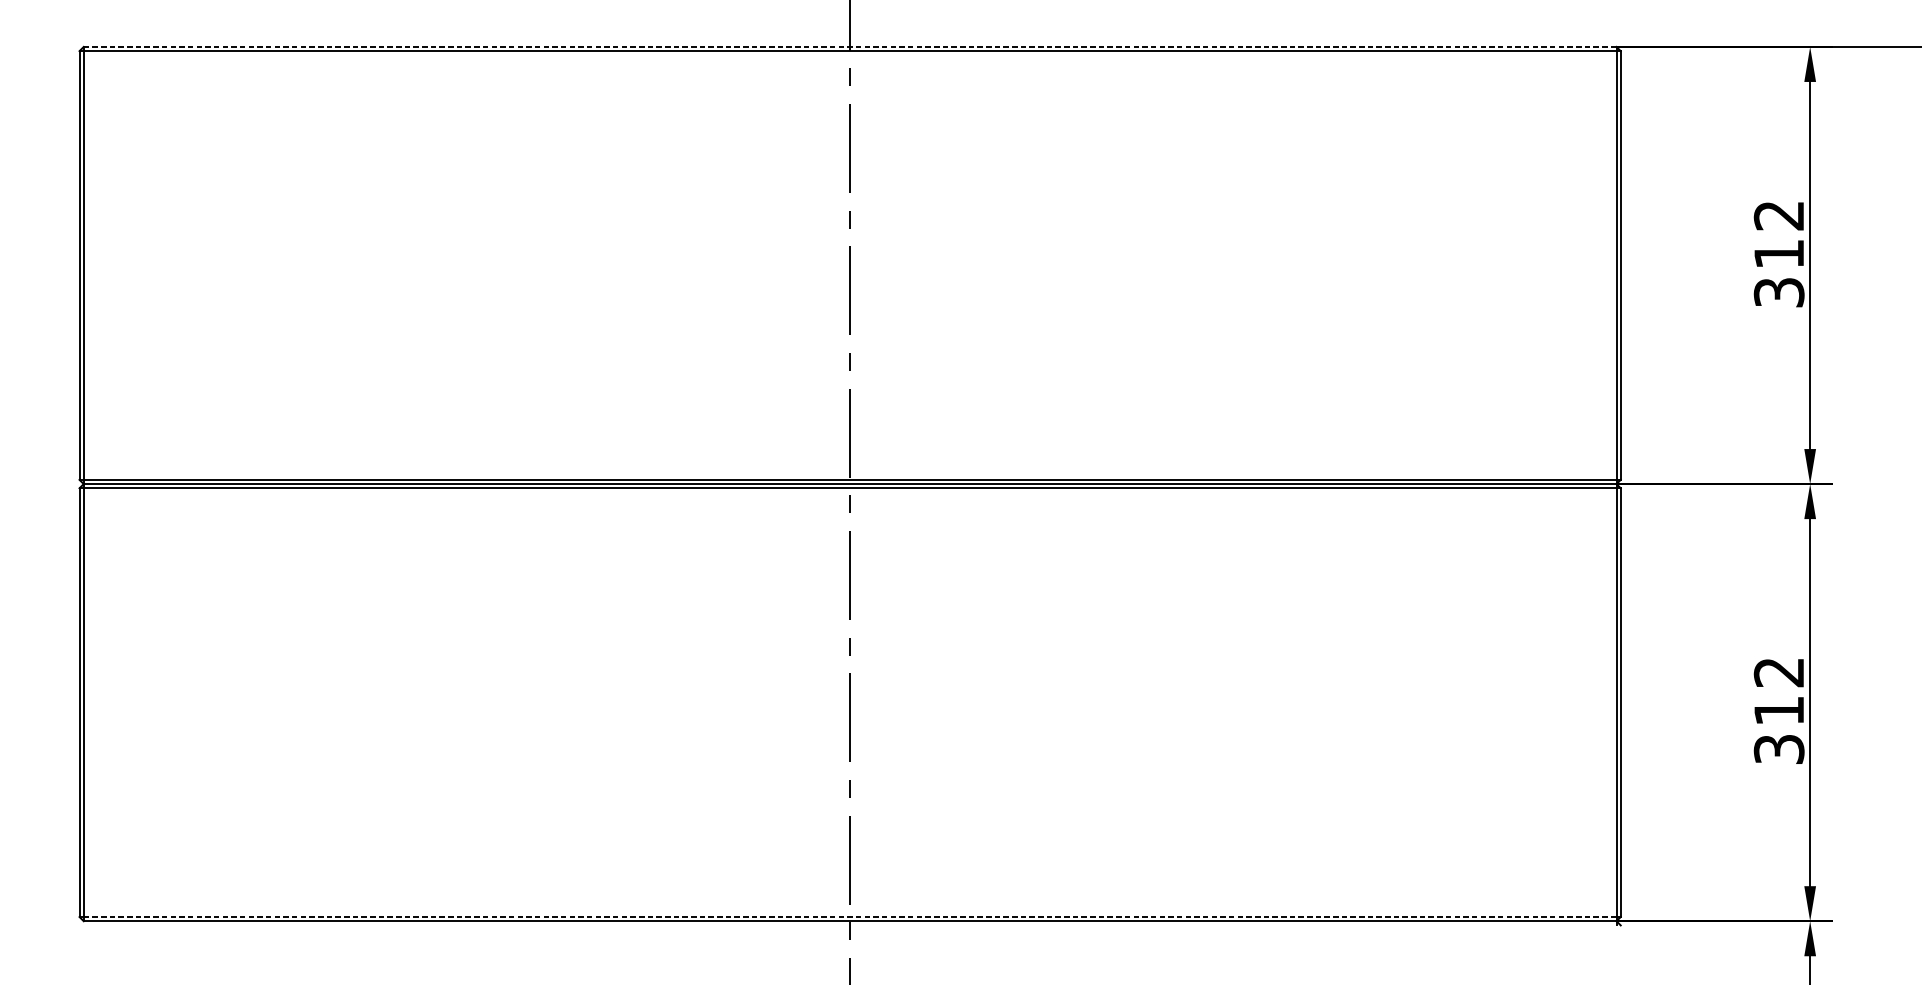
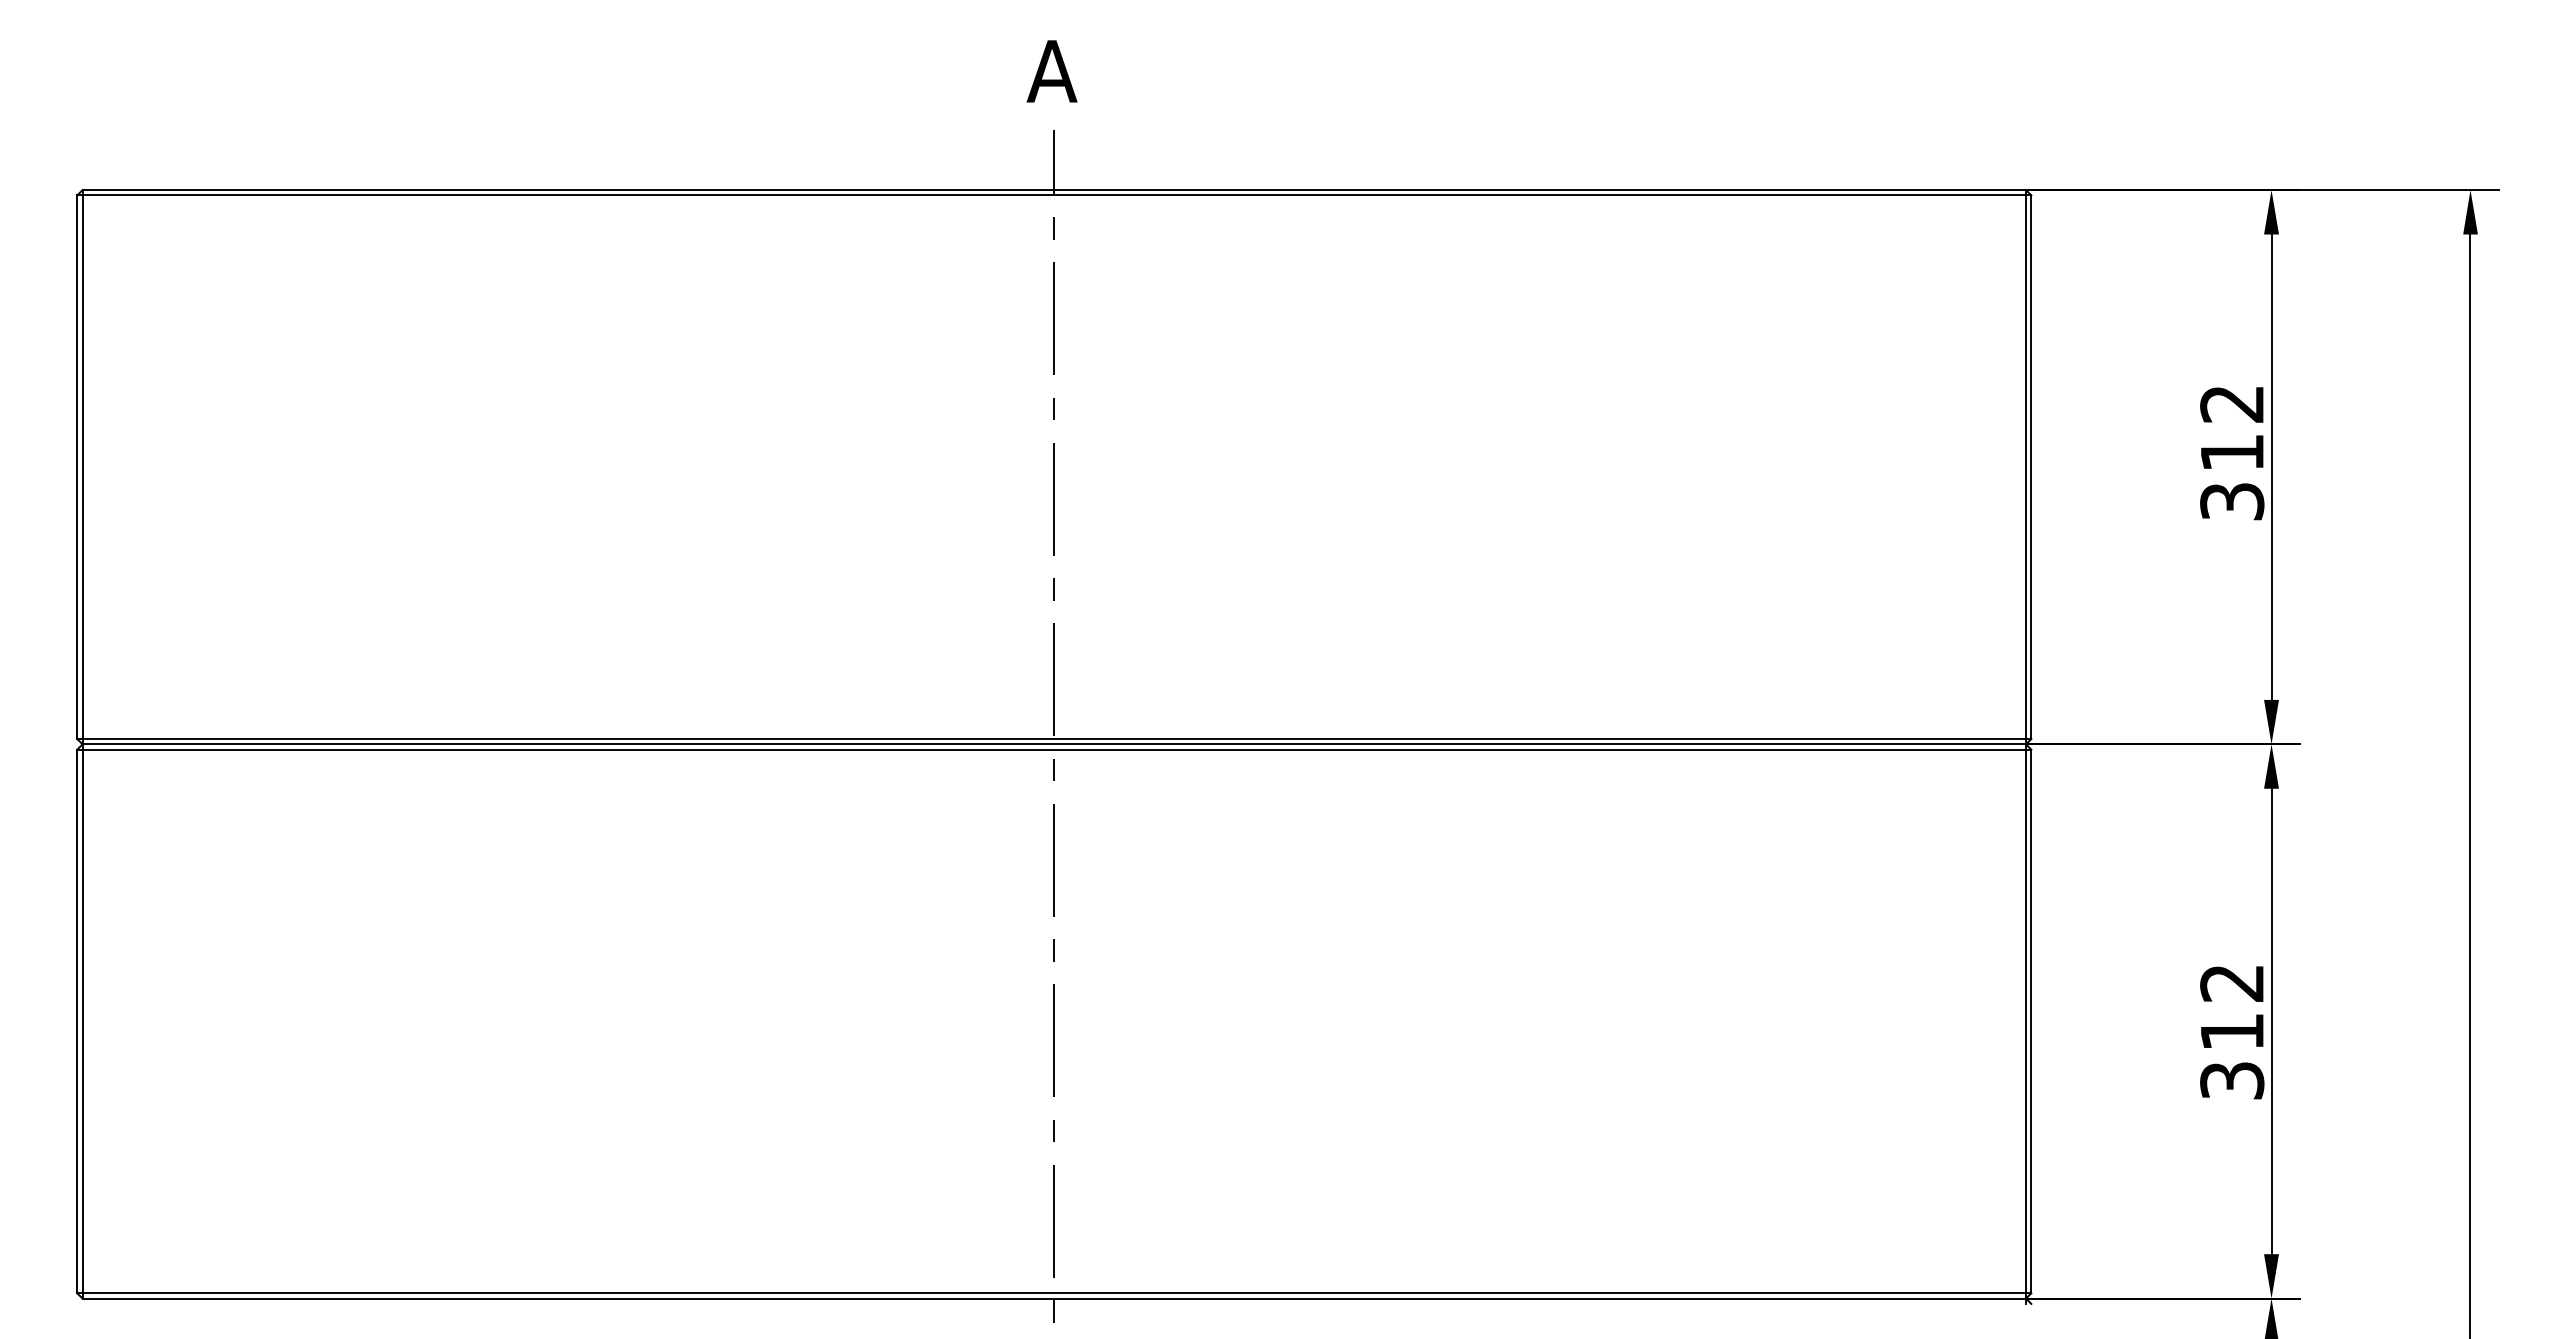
line: (850, 47) -> (1054, 190), dashed -> solid
line: (850, 917) -> (1054, 1293), dashed -> solid

